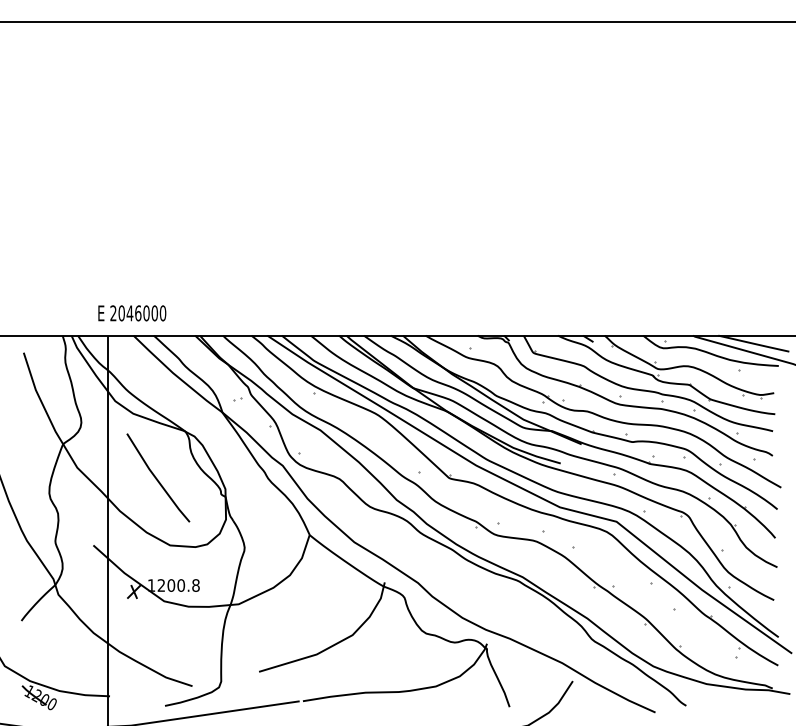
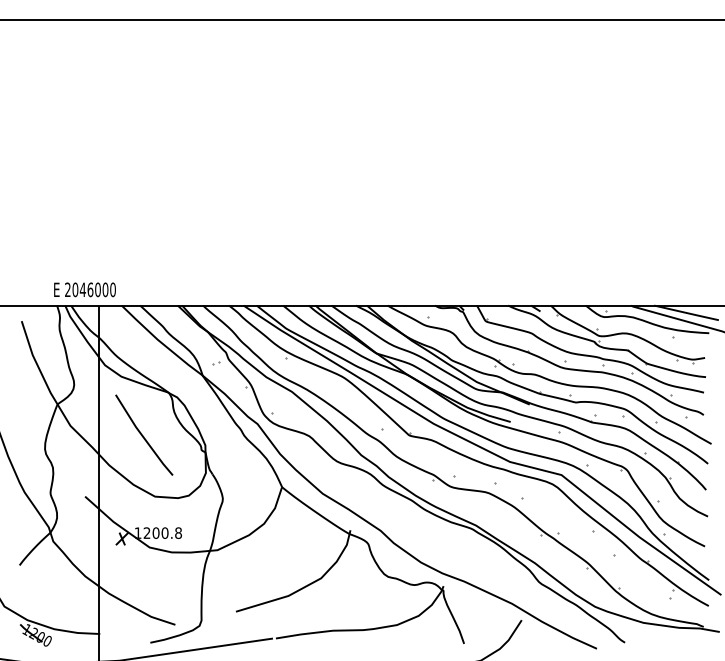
text: (132, 313) -> (85, 289), moved

